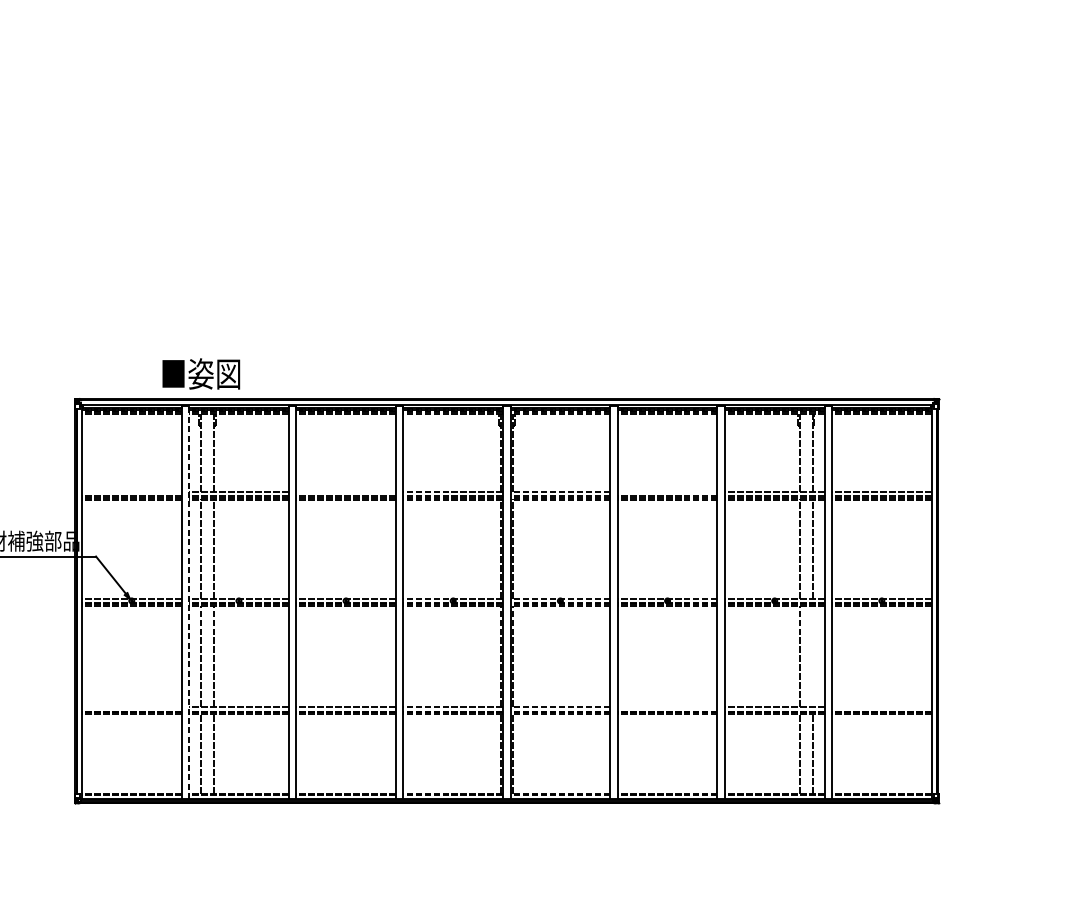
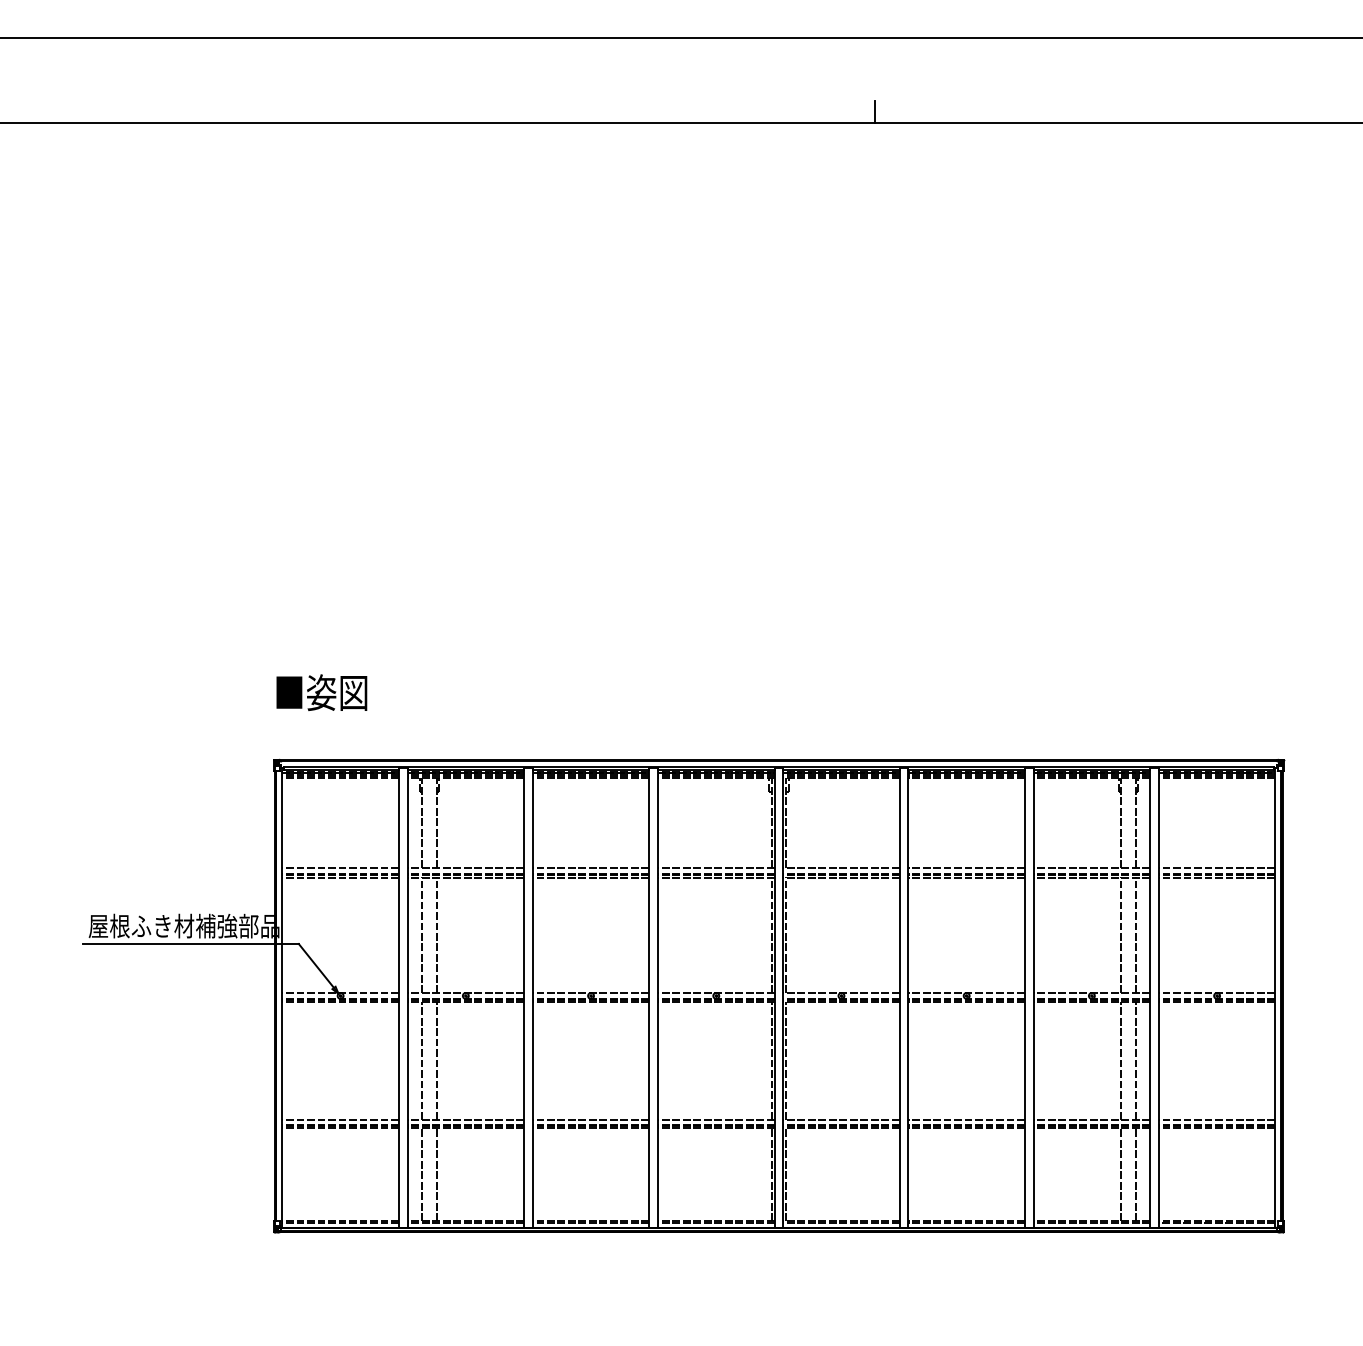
text: (201, 373) -> (321, 692), moved
line: (131, 491) -> (340, 868), added
line: (345, 491) -> (590, 868), added
line: (667, 491) -> (966, 868), added
line: (189, 602) -> (407, 997), dashed -> solid
line: (812, 656) -> (1136, 1060), added
line: (131, 706) -> (340, 1119), added
line: (667, 706) -> (966, 1119), added
line: (881, 706) -> (1216, 1119), added

